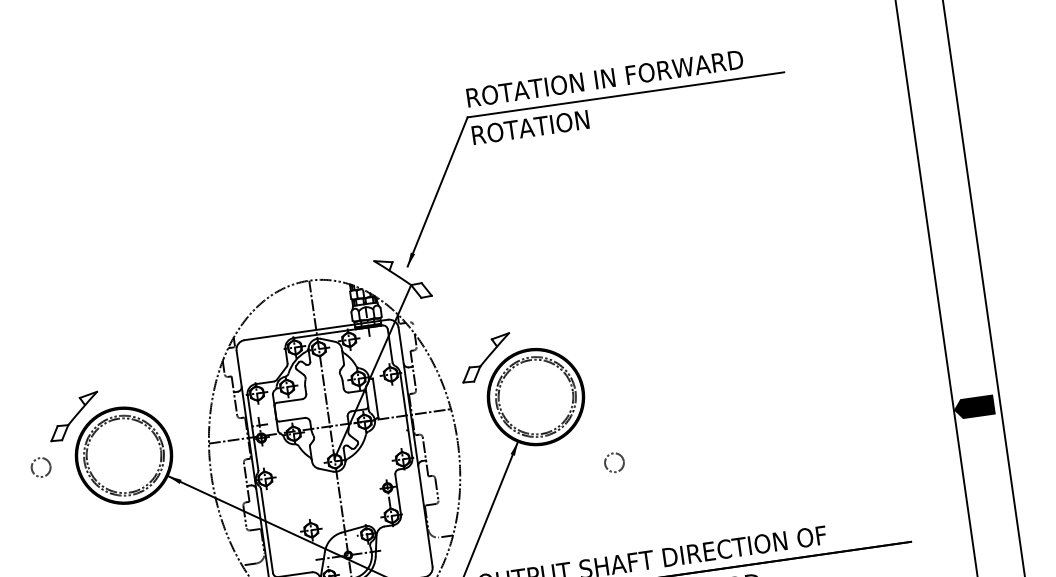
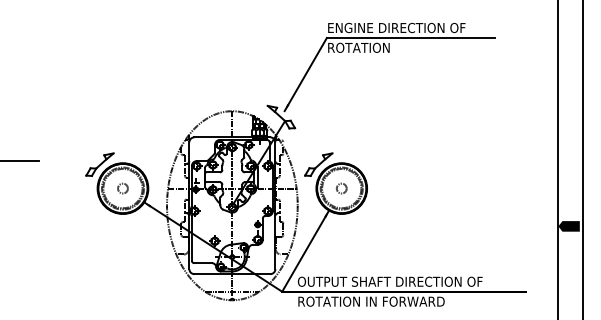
text: (605, 77) -> (401, 27), ROTATION IN FORWARD -> ENGINE DIRECTION OF
circle: (613, 462) -> (341, 188), moved
circle: (40, 467) -> (122, 188), moved

